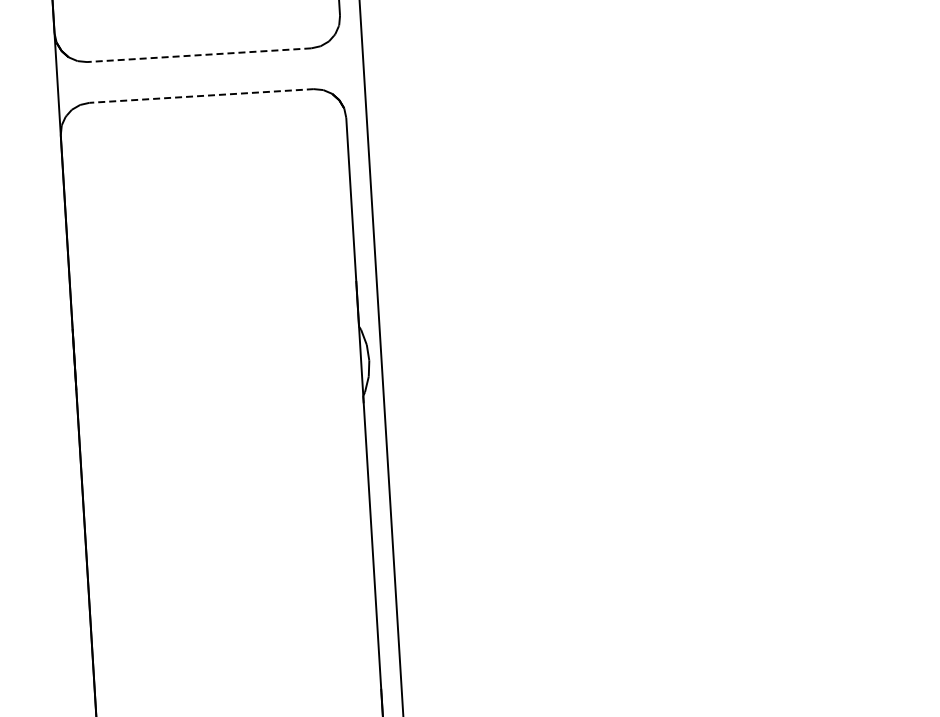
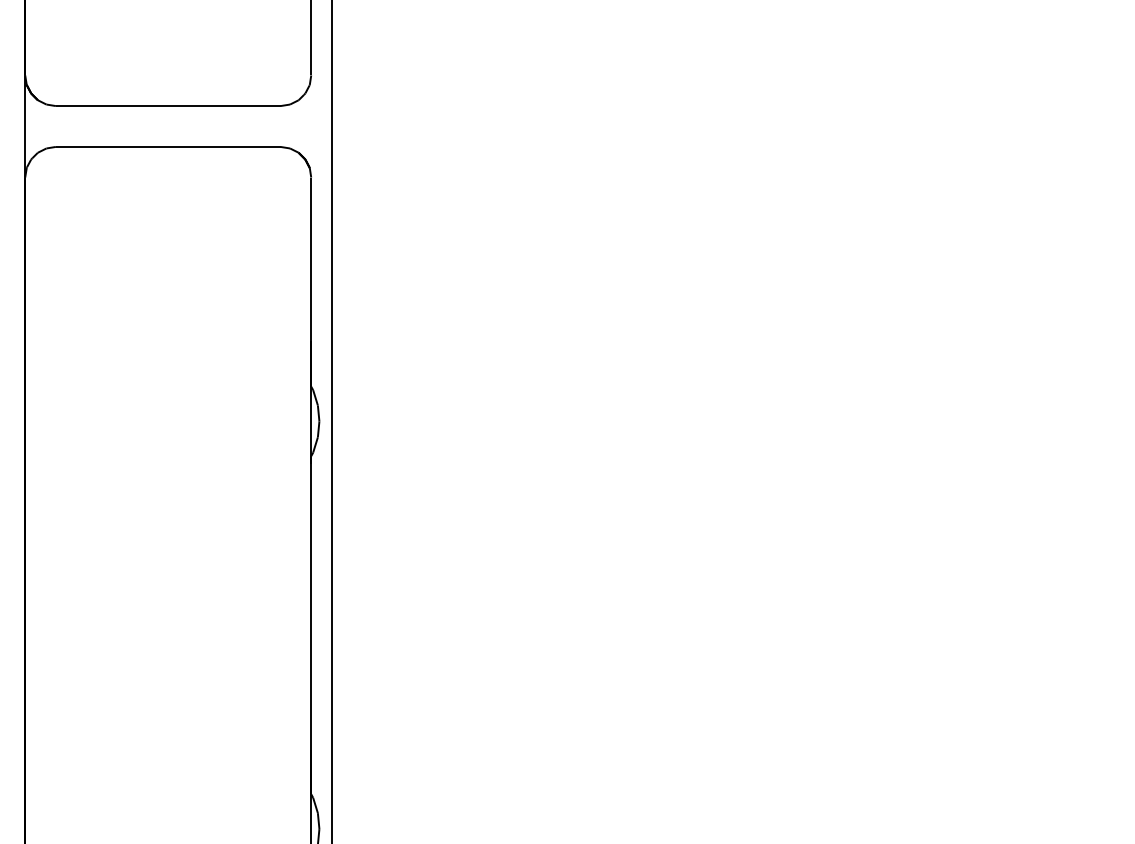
line: (198, 55) -> (167, 106), dashed -> solid
line: (200, 95) -> (167, 146), dashed -> solid

